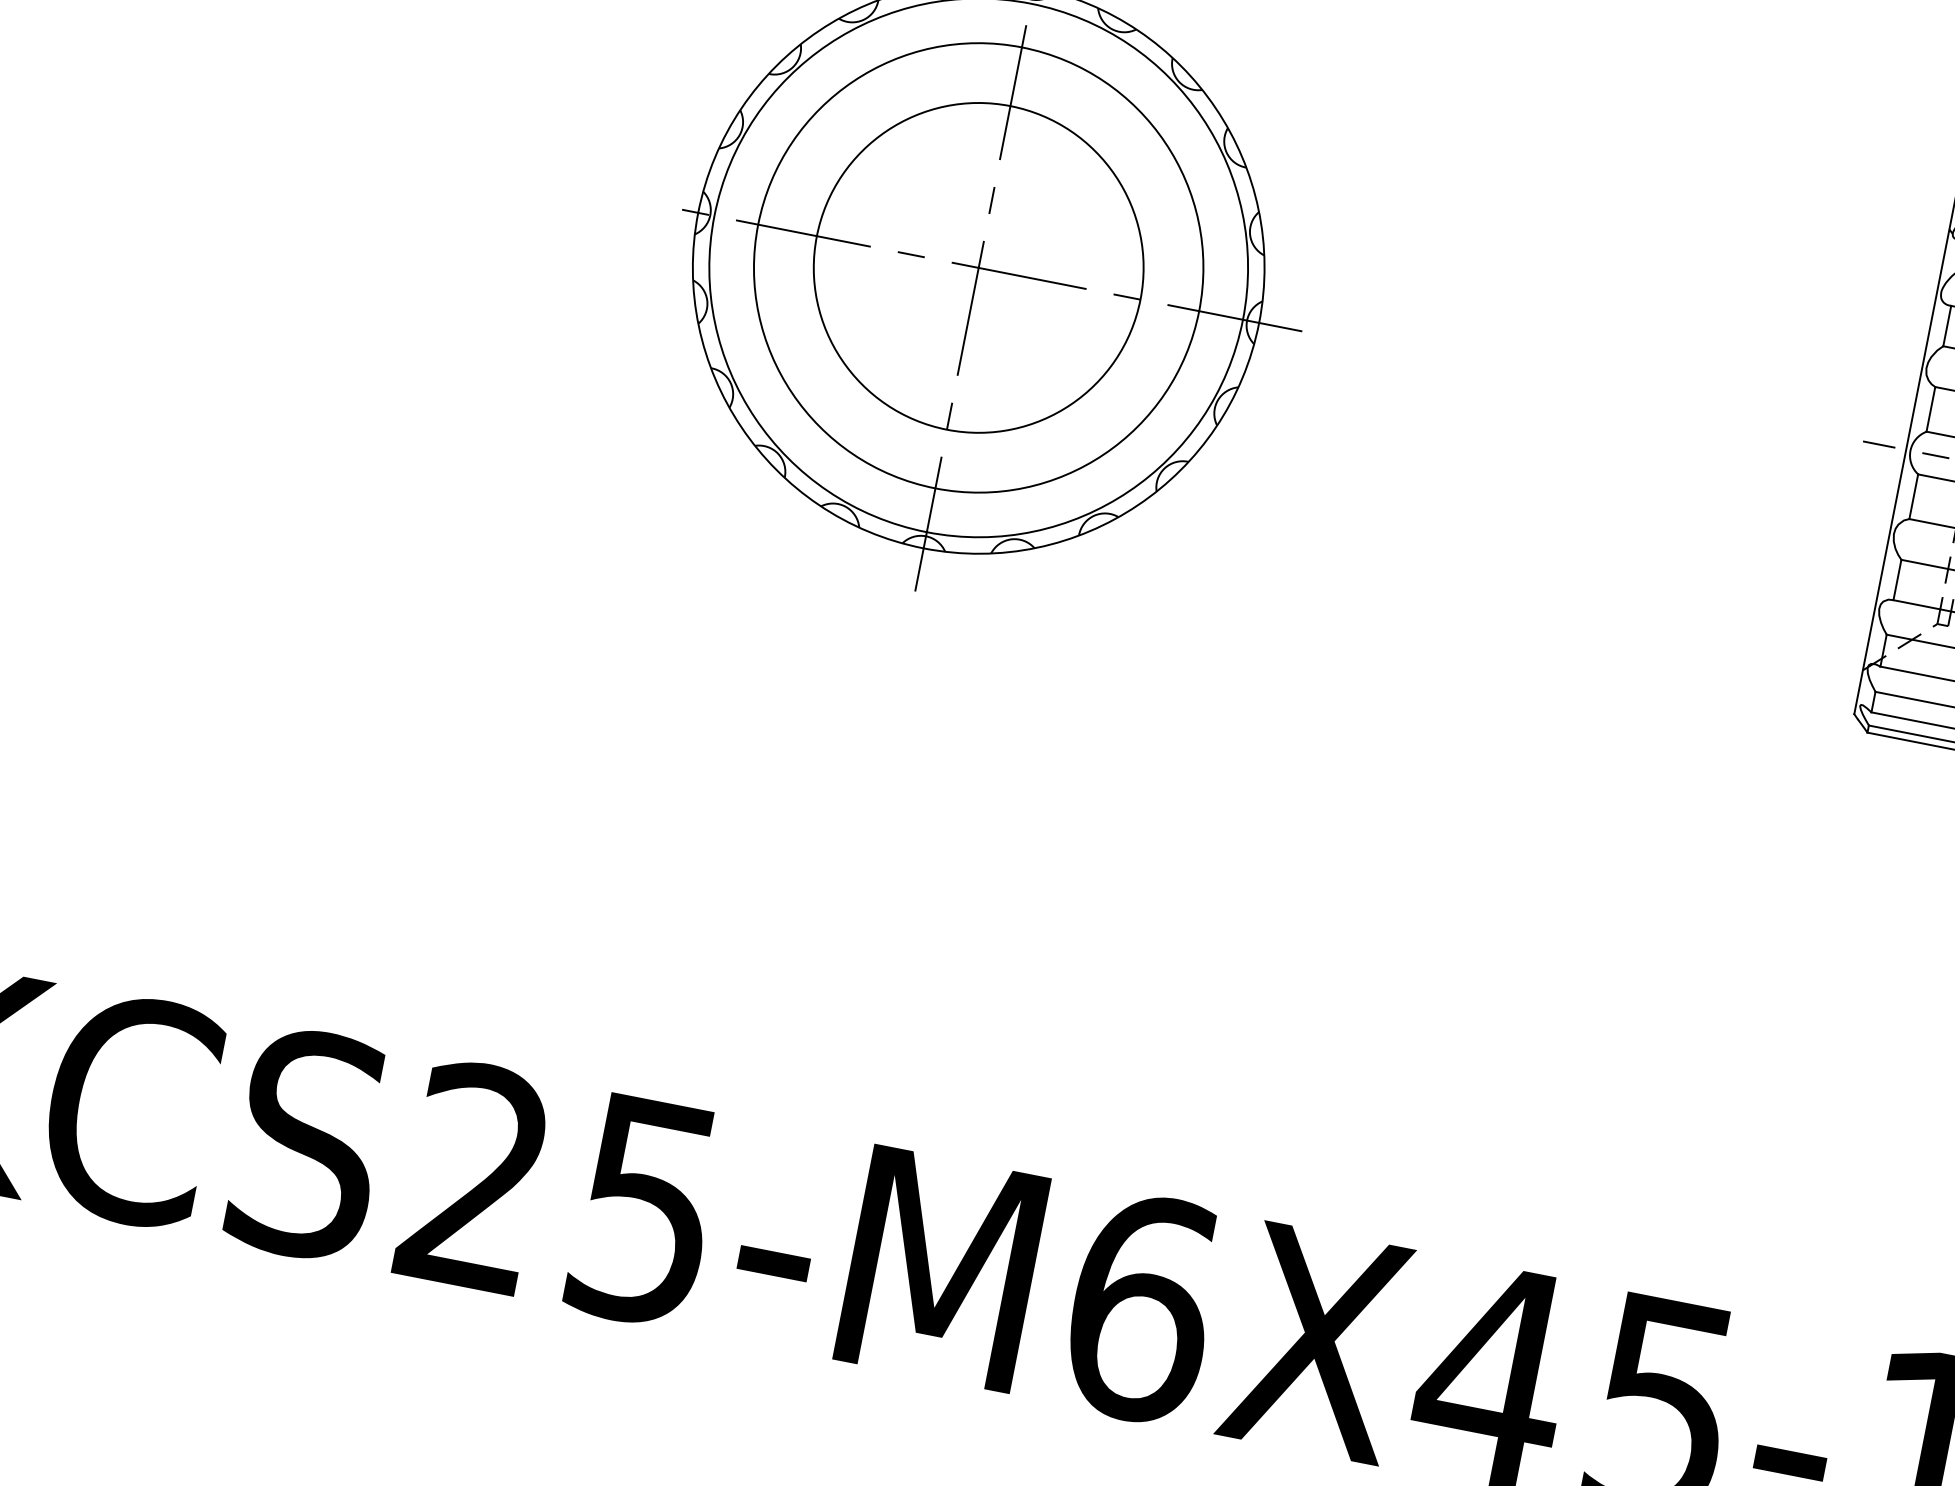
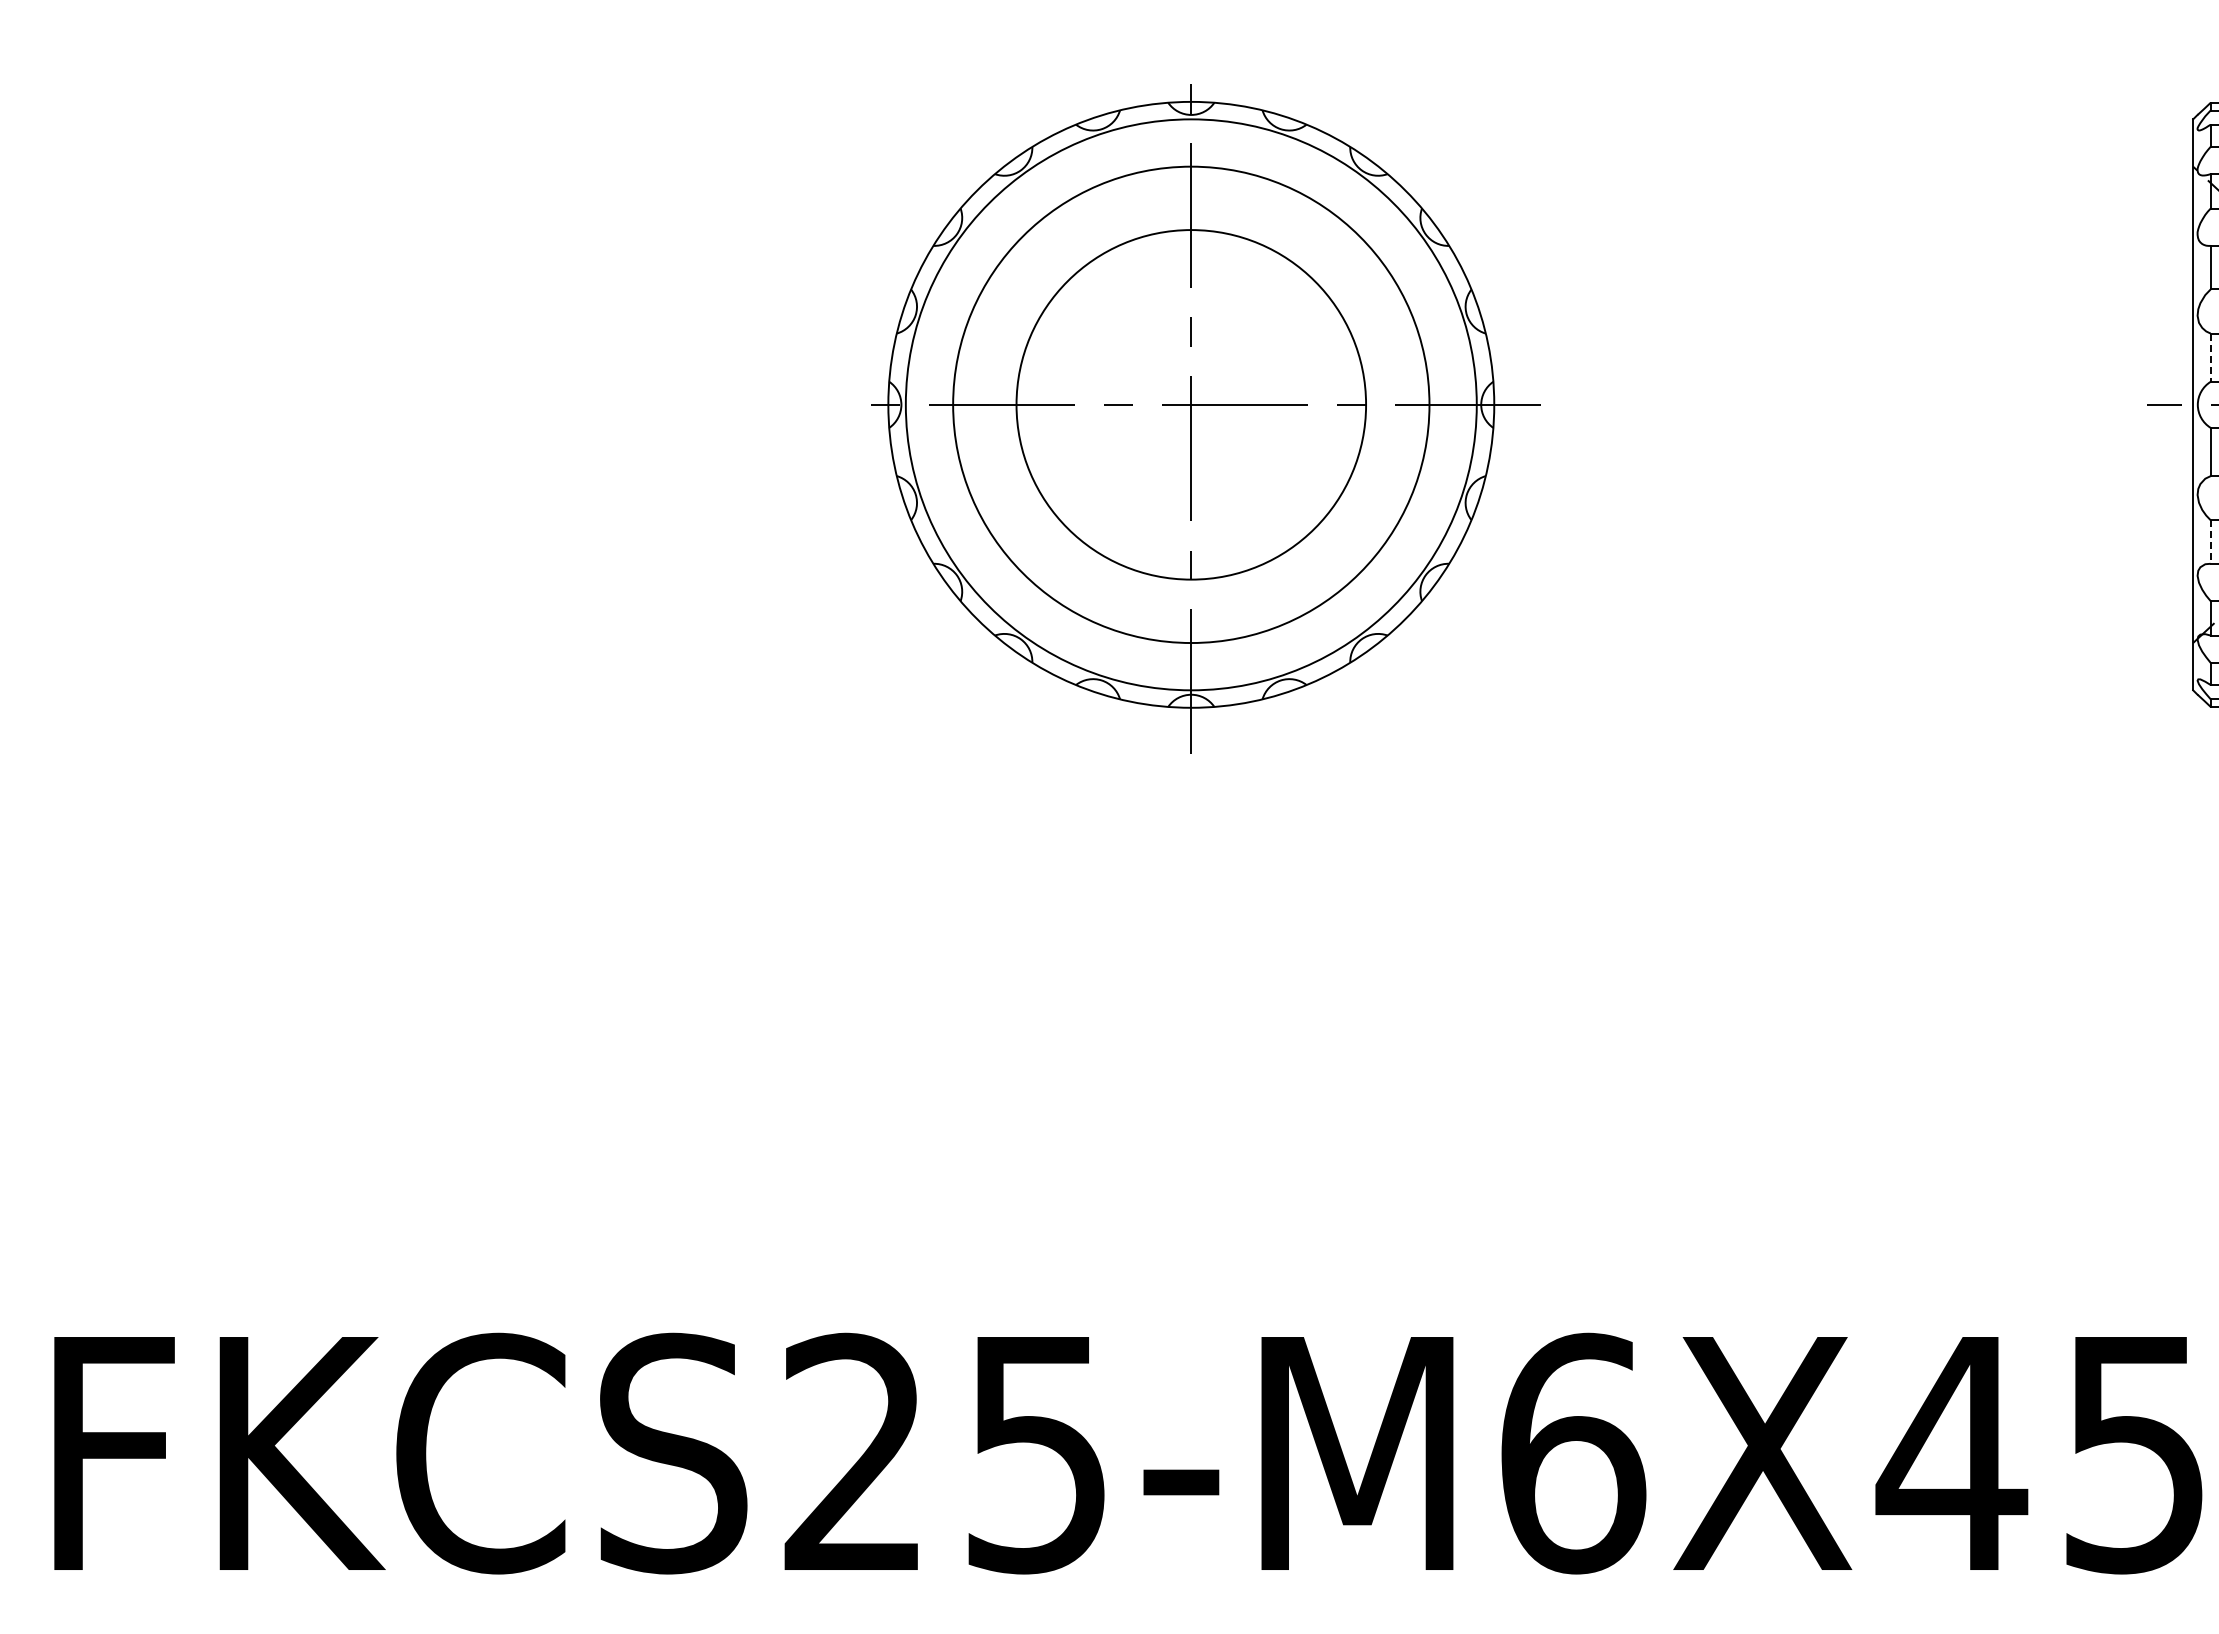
line: (1930, 410) -> (2210, 358), solid -> dashed
line: (1897, 580) -> (2210, 542), solid -> dashed

